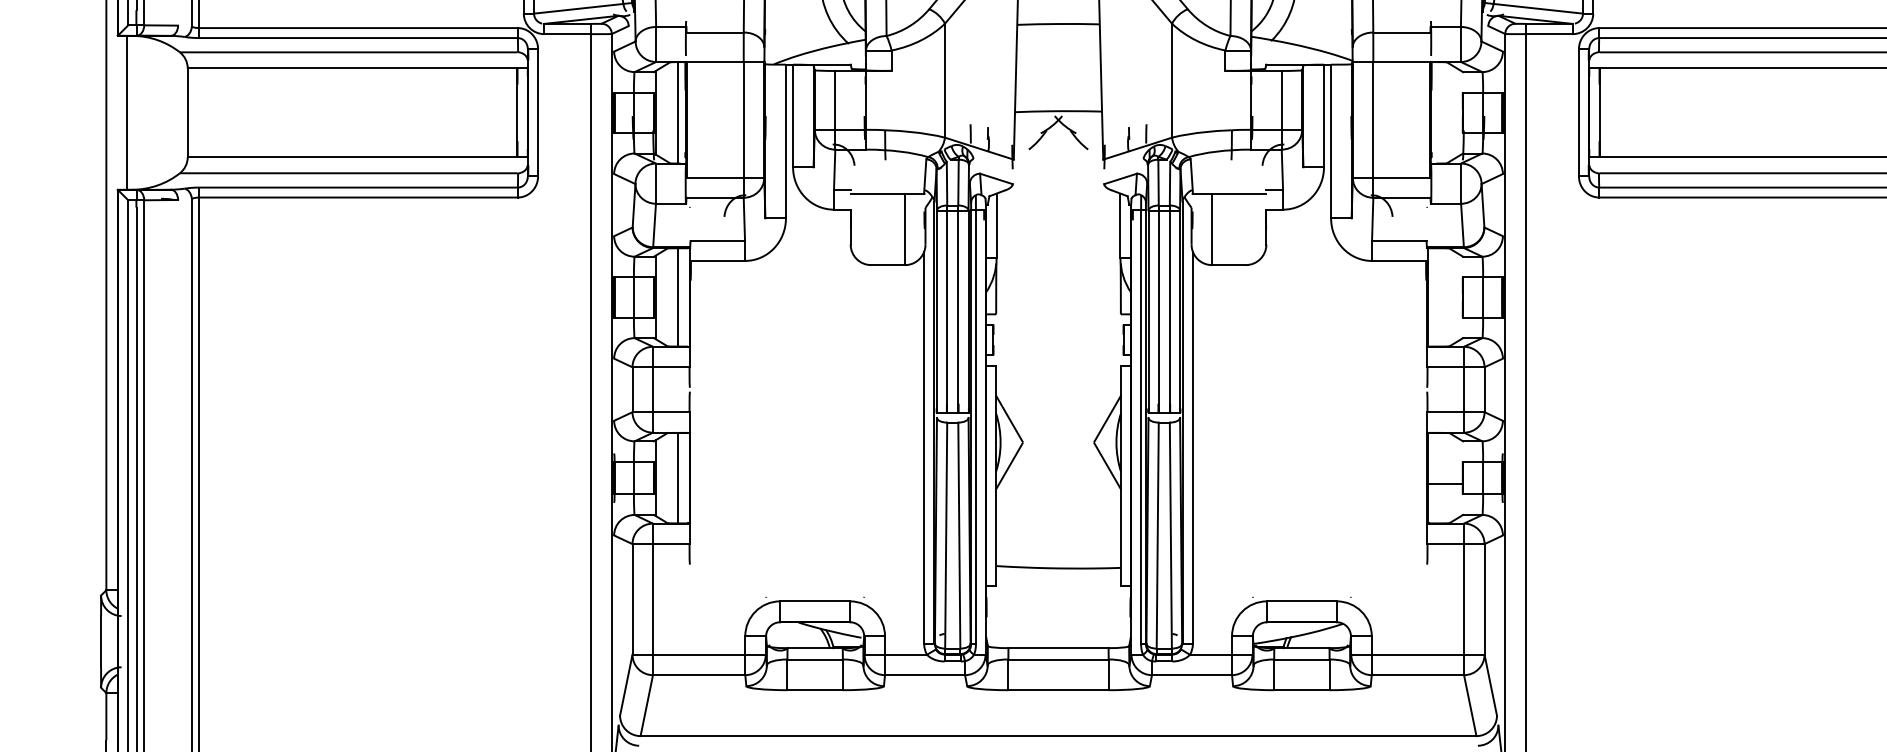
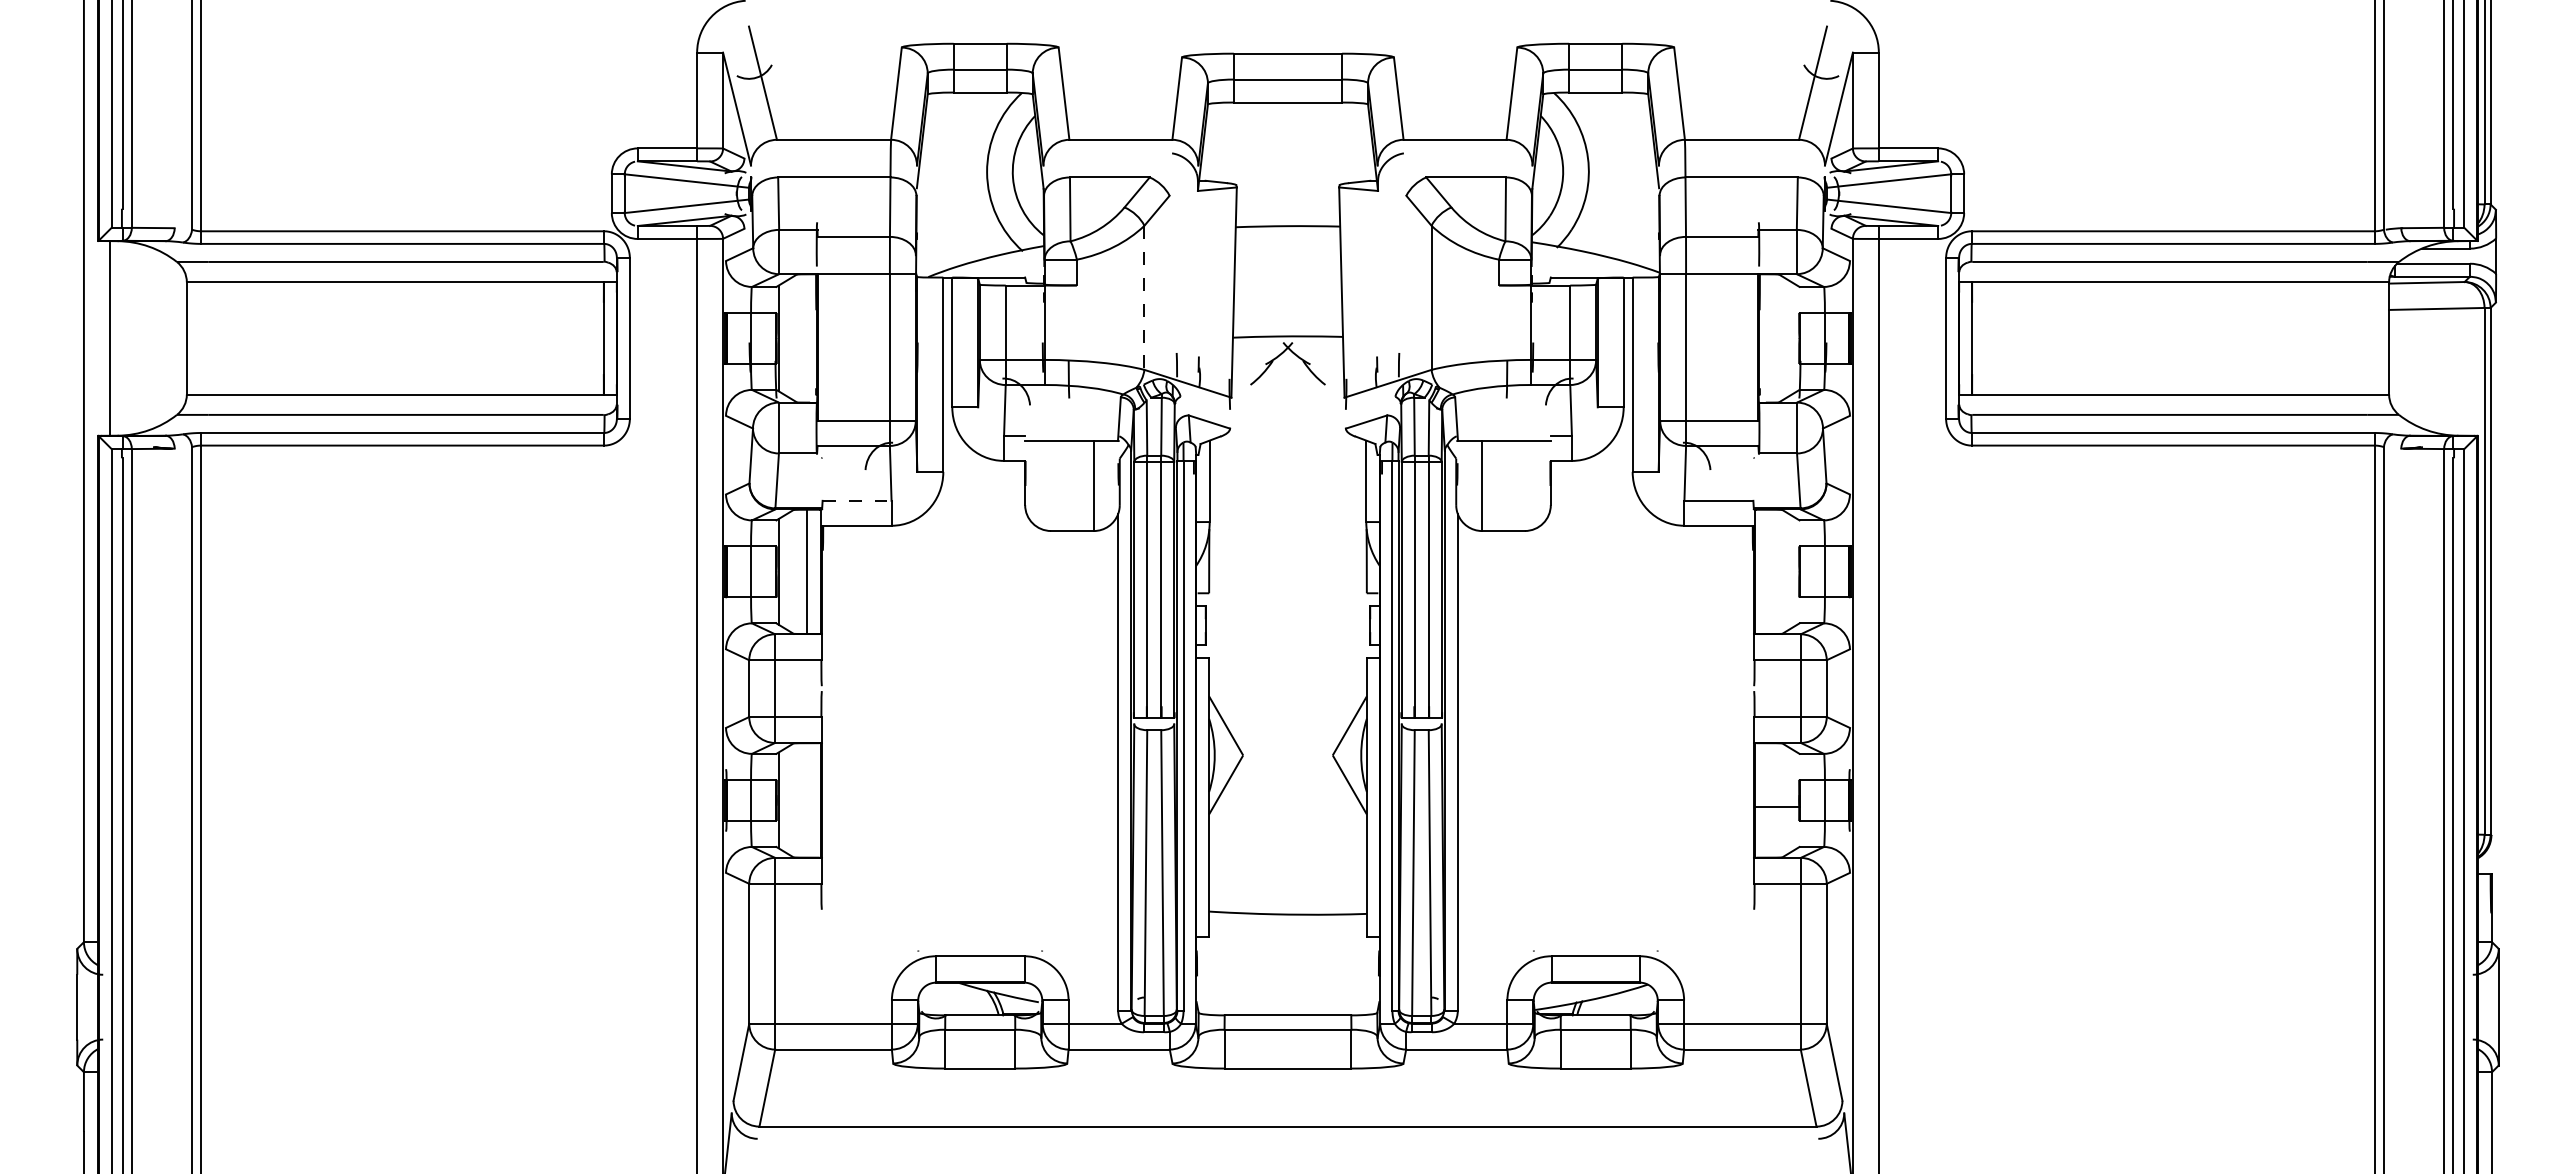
line: (945, 81) -> (1144, 298), solid -> dashed
line: (678, 112) -> (807, 338), removed
line: (718, 240) -> (857, 500), solid -> dashed
line: (678, 478) -> (807, 800), removed

